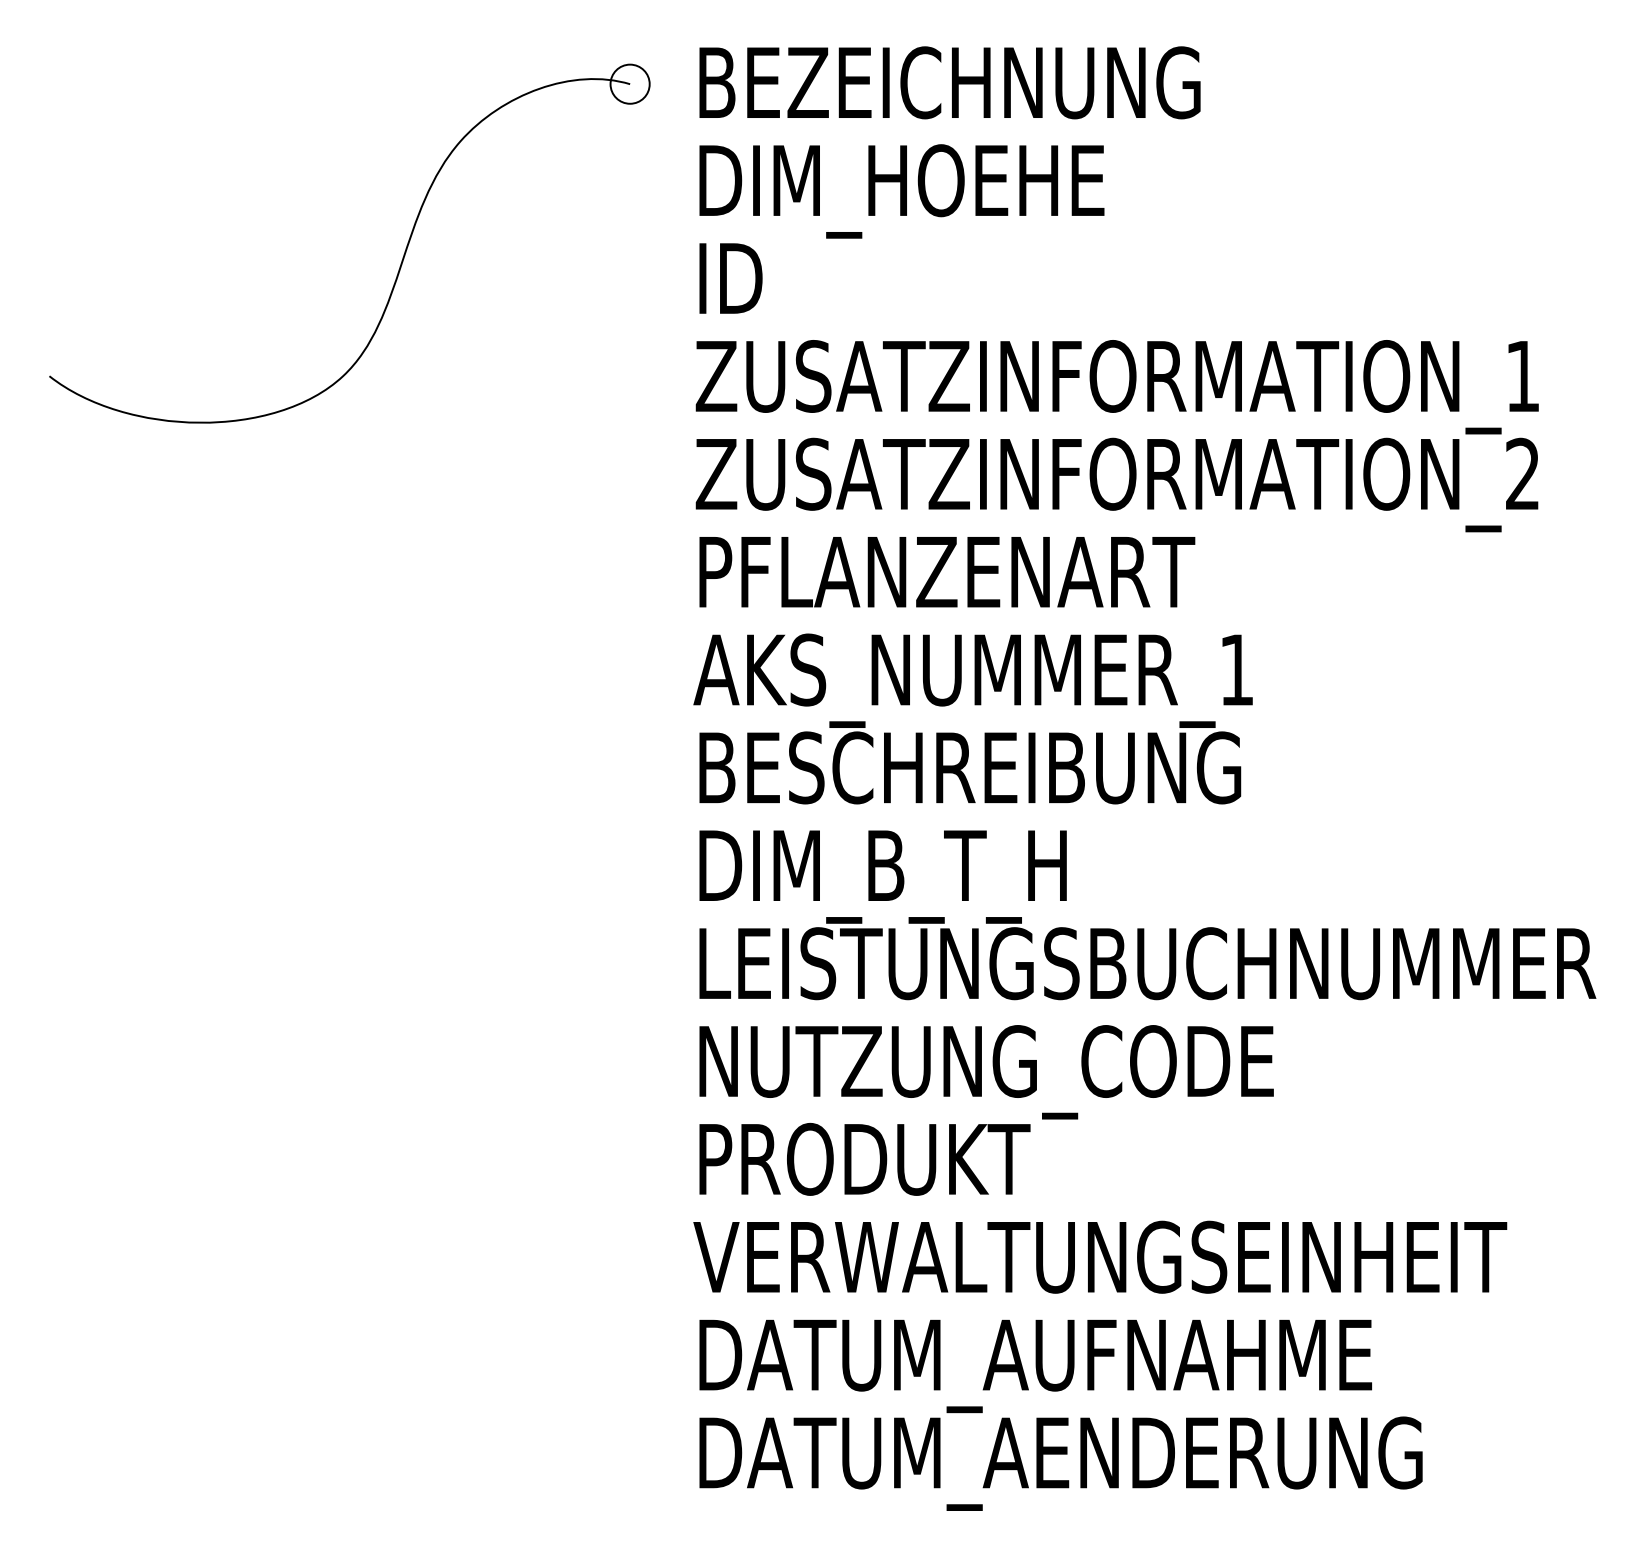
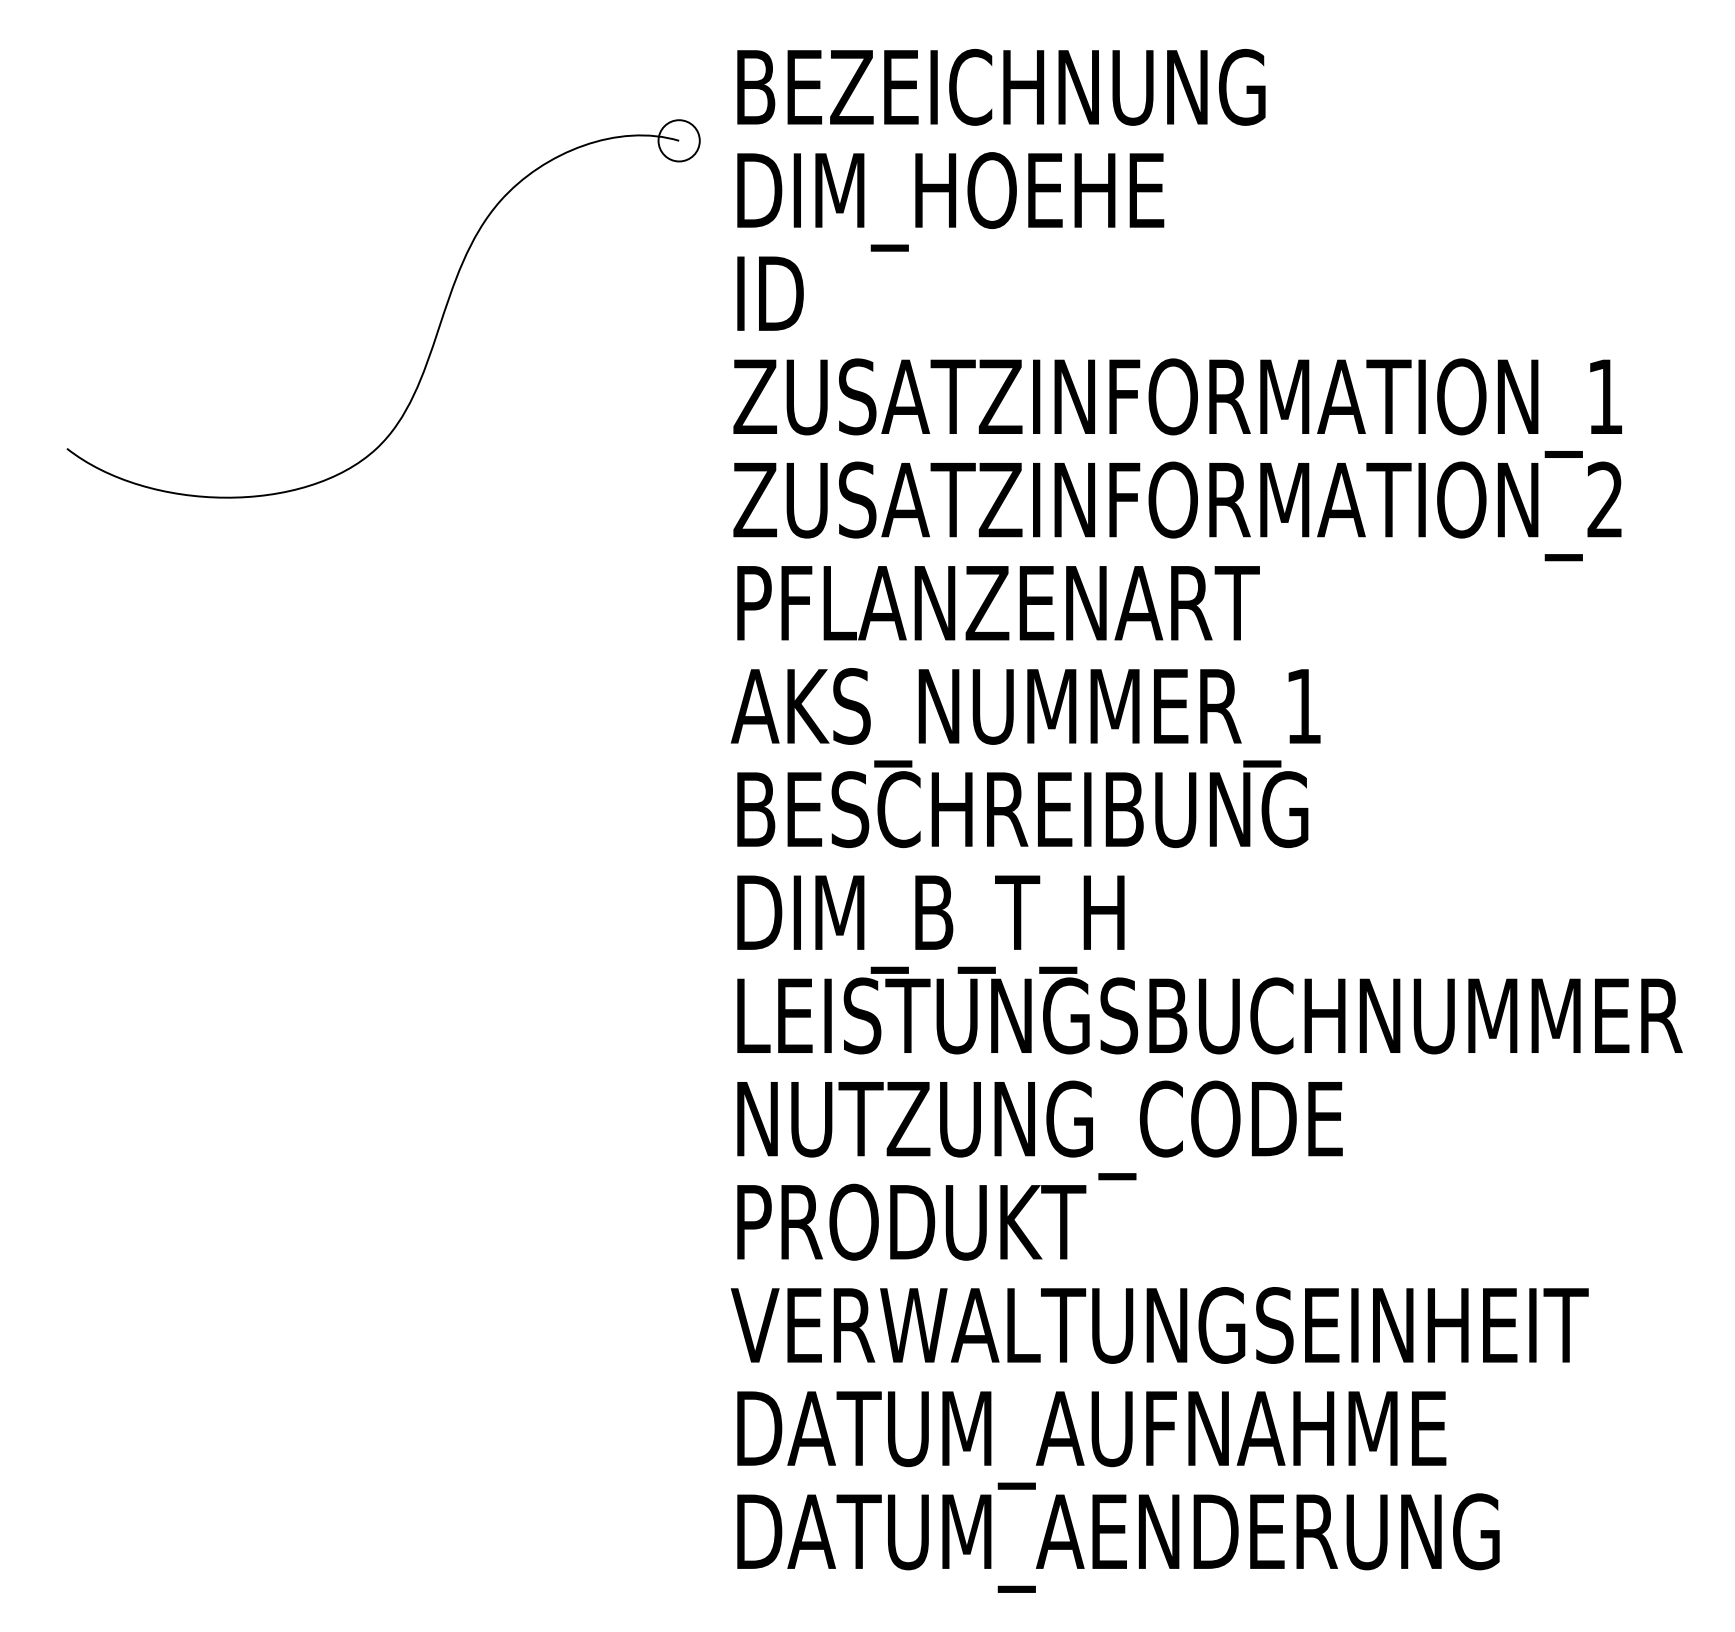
part: (401, 259) -> (438, 325), moved

